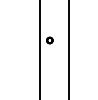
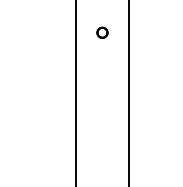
part: (49, 40) -> (101, 32), moved

